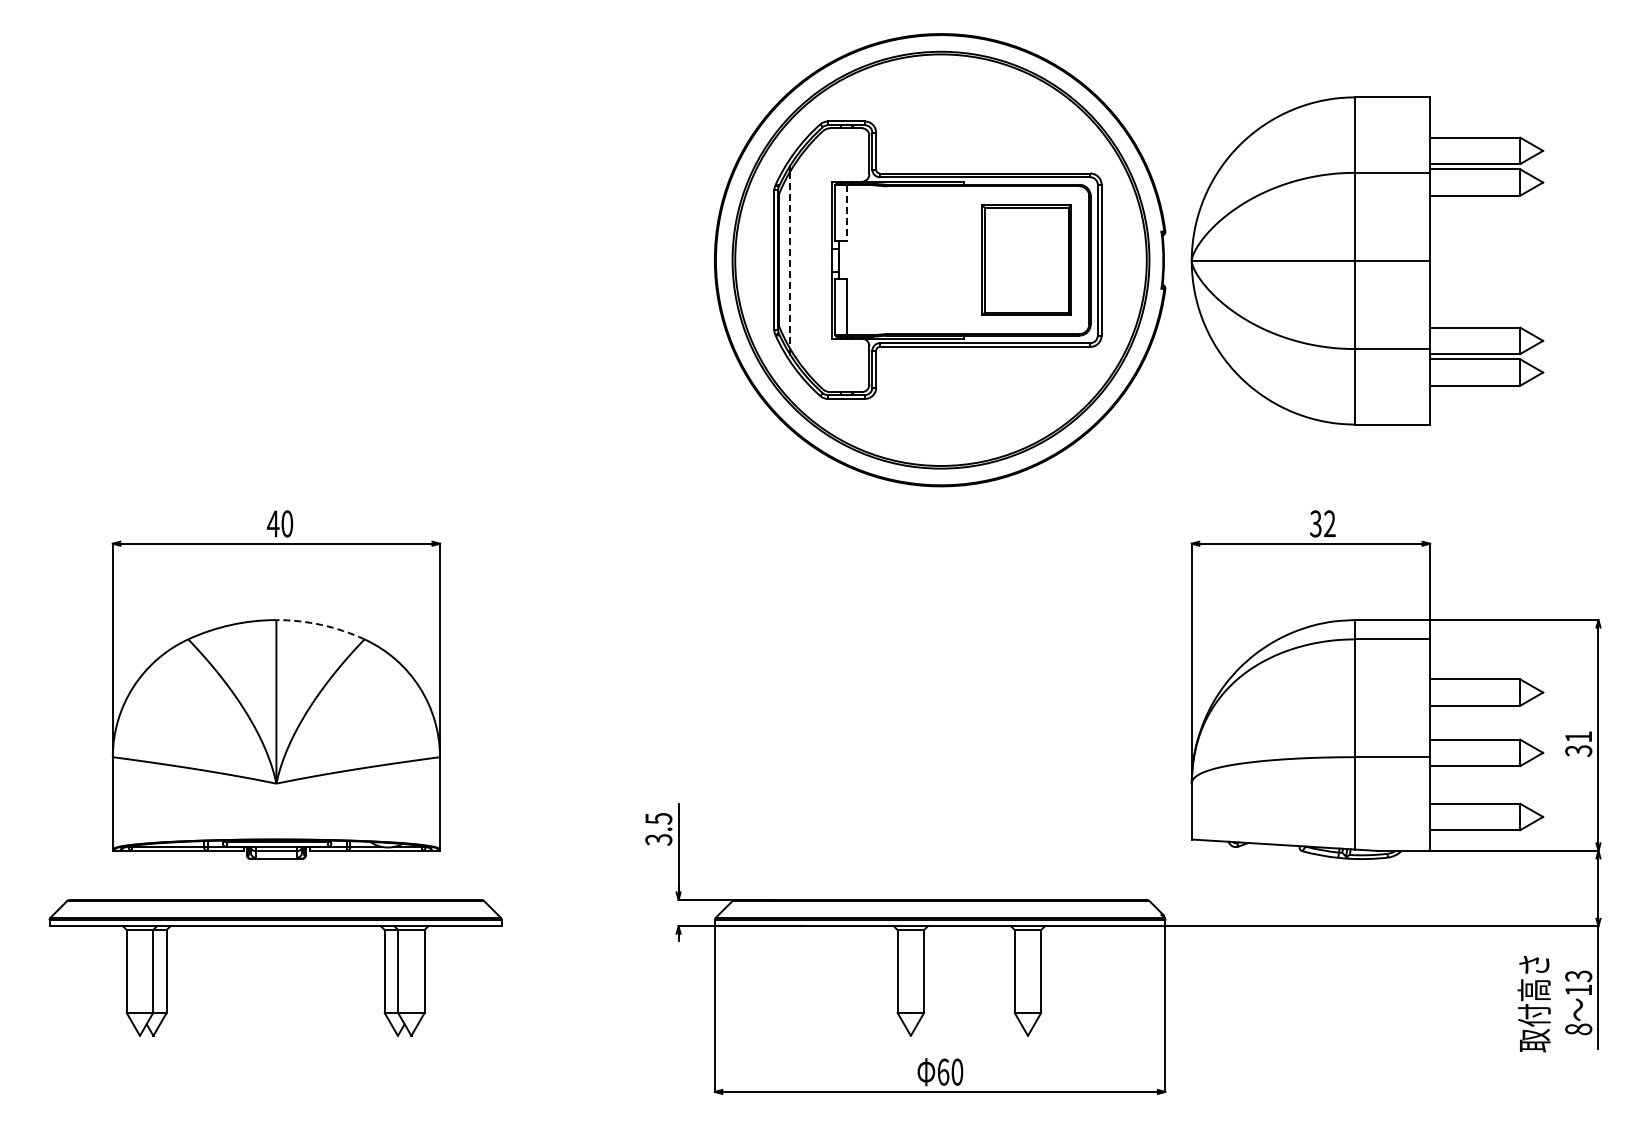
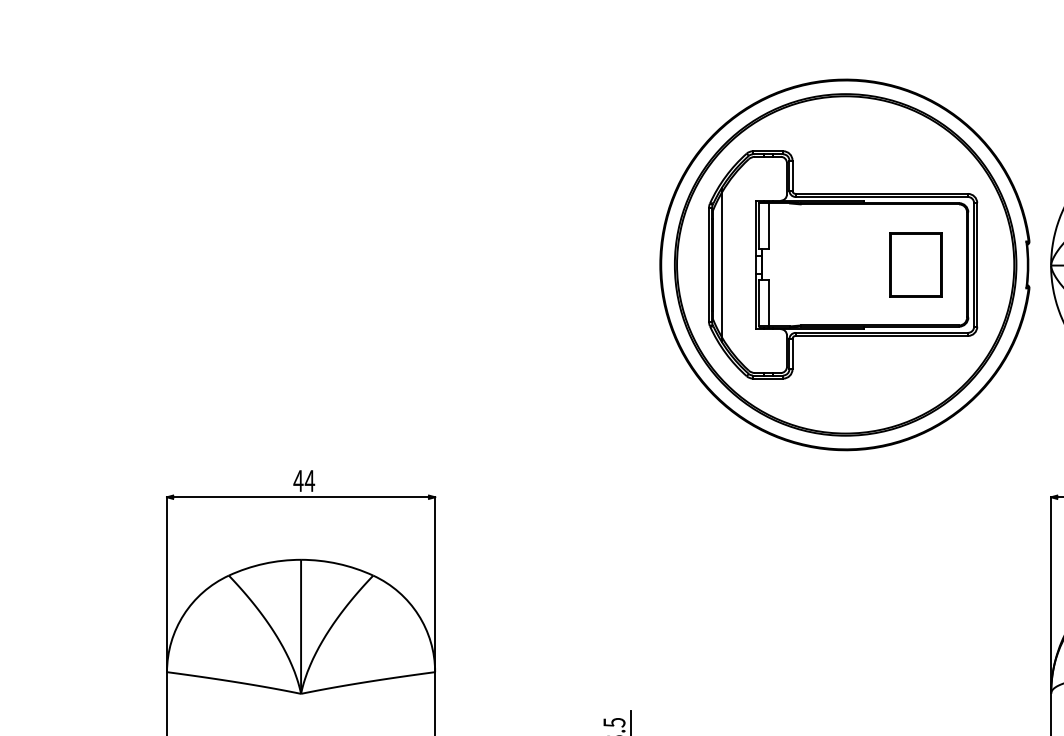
line: (846, 213) -> (768, 226), dashed -> solid
part: (1026, 259) -> (915, 264), size x0.71
line: (790, 260) -> (722, 265), dashed -> solid
text: (286, 523) -> (309, 480), 40 -> 44
arc: (321, 624) -> (338, 563), dashed -> solid

